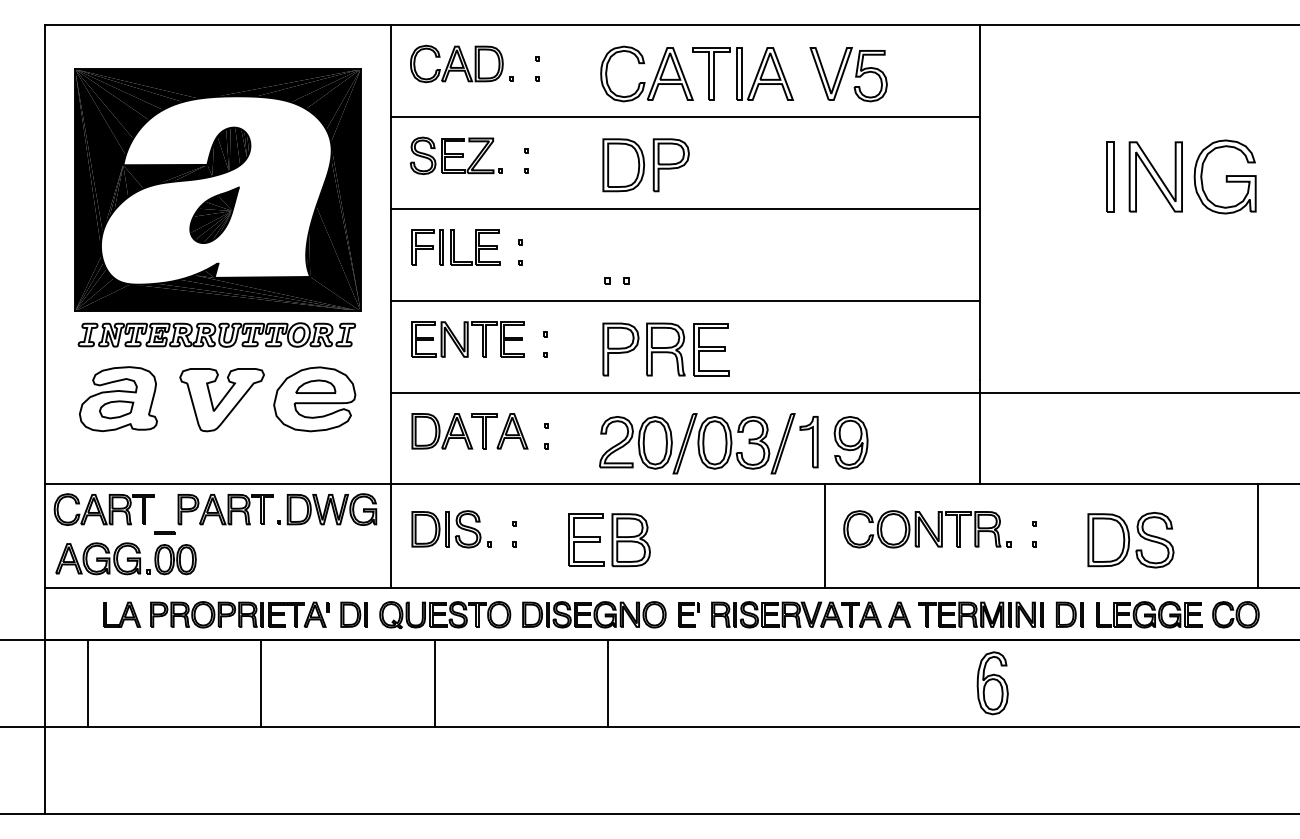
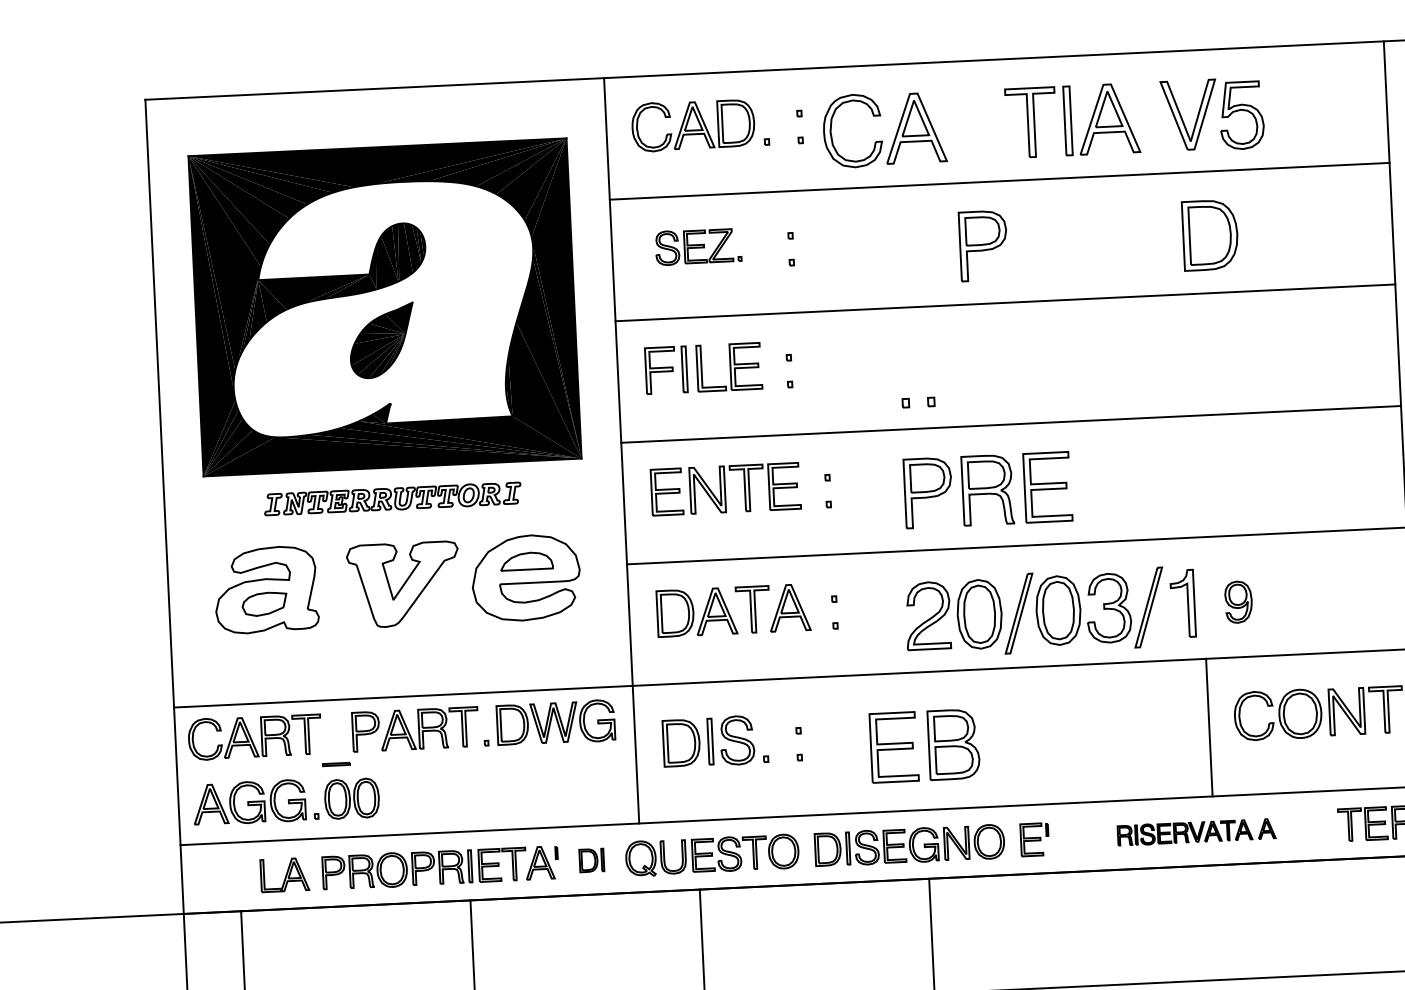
part: (645, 82) -> (883, 140), moved
part: (455, 155) -> (697, 246), size x0.7
part: (623, 165) -> (1210, 235), moved
part: (216, 334) -> (392, 498), size x0.7
part: (850, 442) -> (1237, 601), size x0.6
part: (353, 614) -> (590, 860), size x0.7
part: (811, 614) -> (1197, 831), size x0.6

